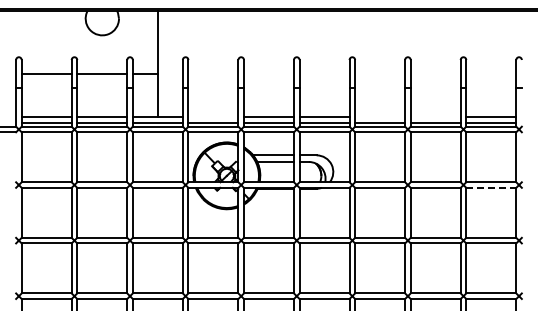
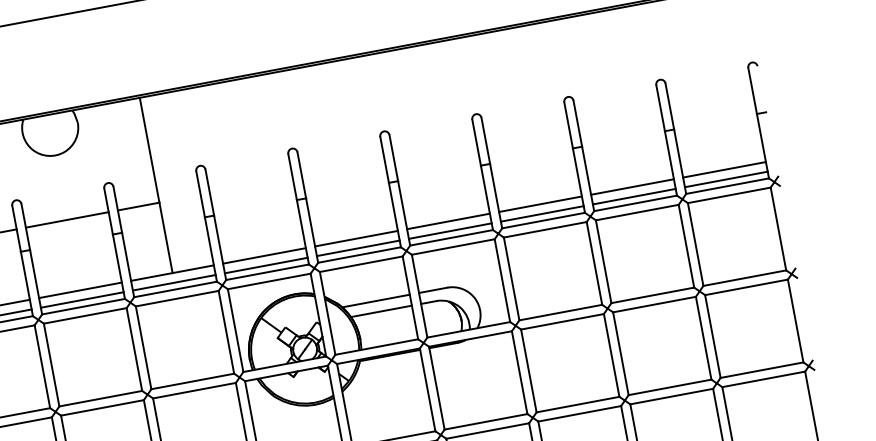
line: (213, 116) -> (264, 255), added
line: (380, 116) -> (541, 203), added
line: (435, 116) -> (632, 186), added
line: (491, 187) -> (746, 286), dashed -> solid

